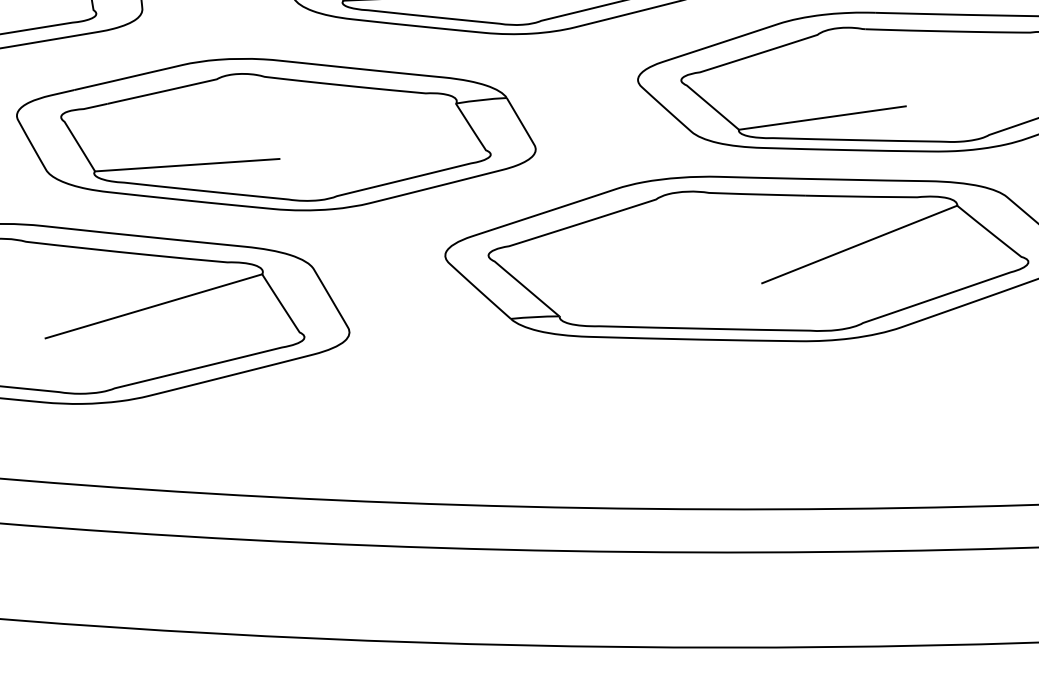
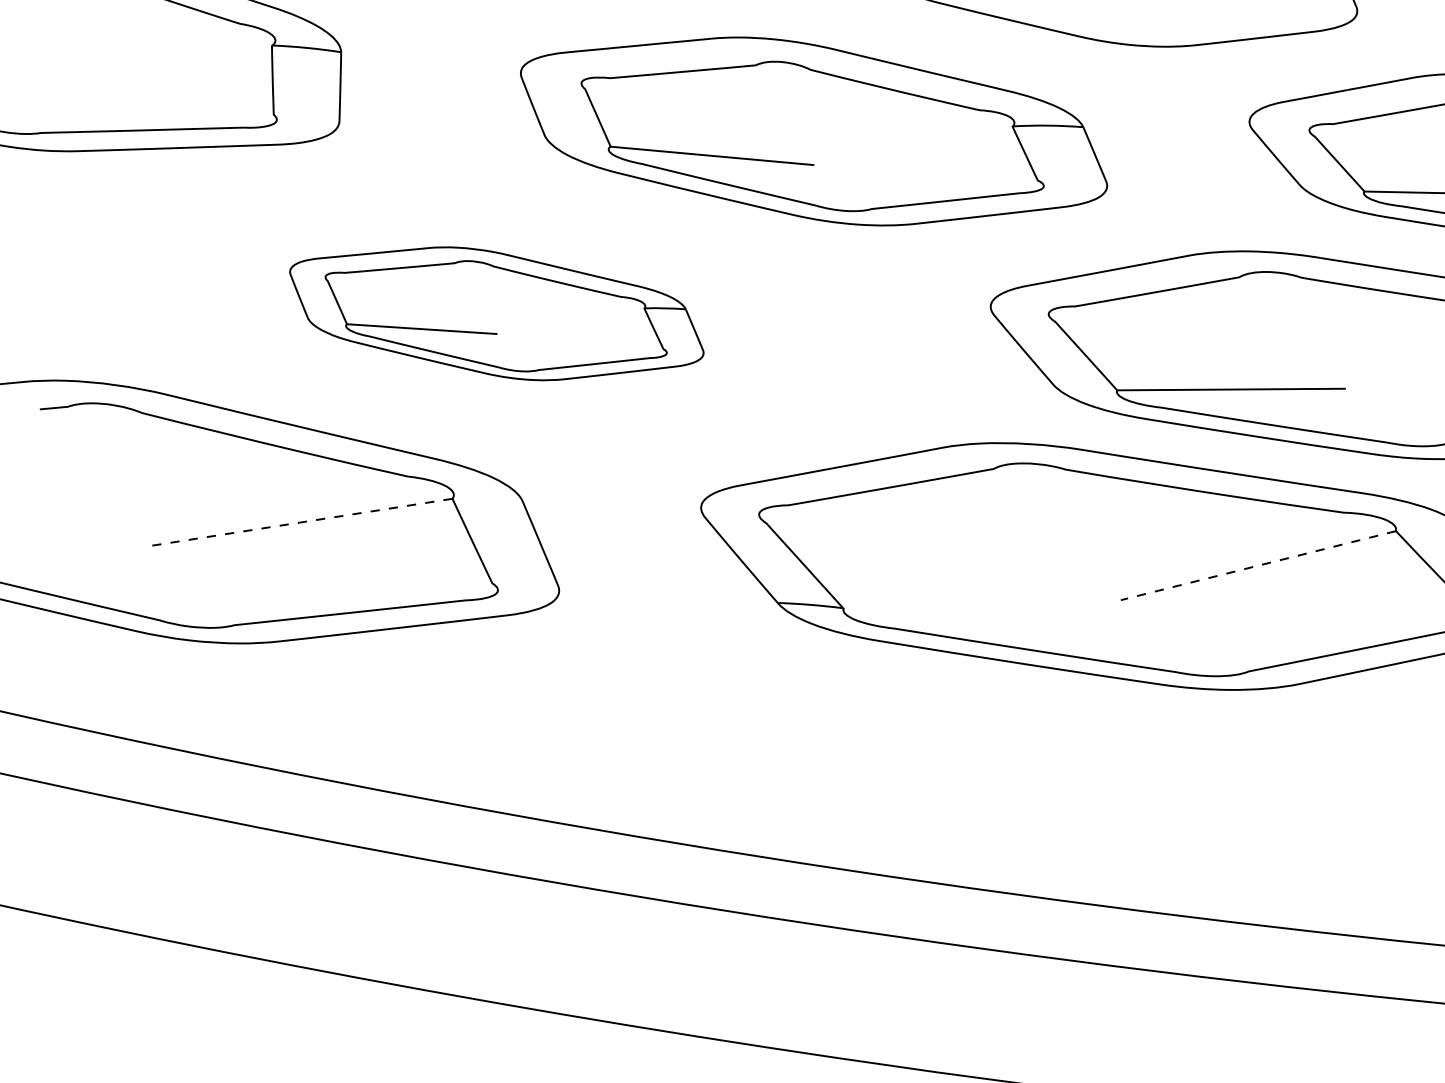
part: (276, 134) -> (496, 313), size x0.6
line: (859, 244) -> (1258, 565), solid -> dashed
line: (153, 306) -> (301, 522), solid -> dashed

